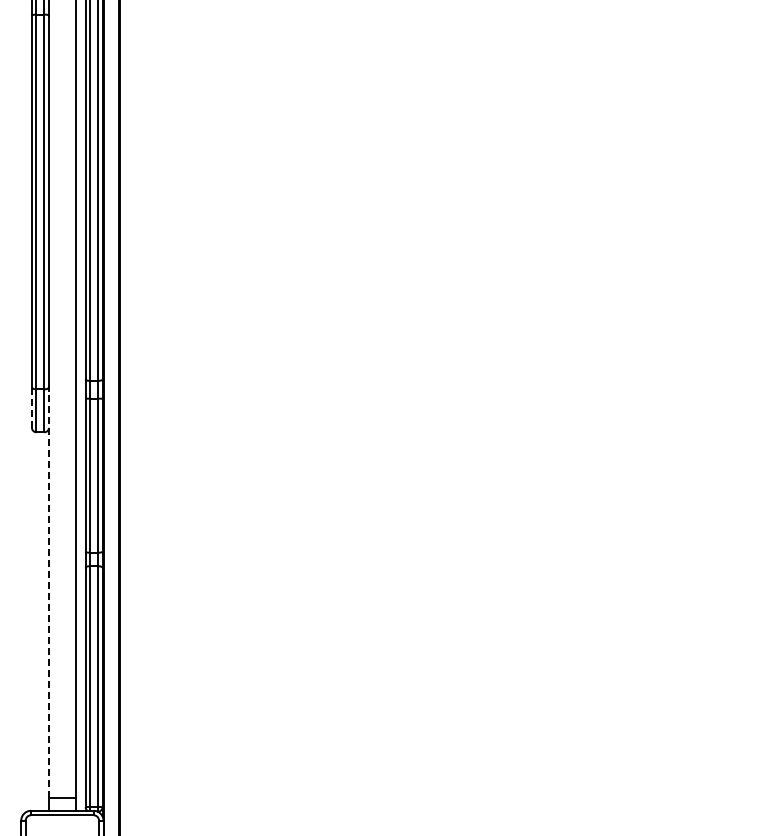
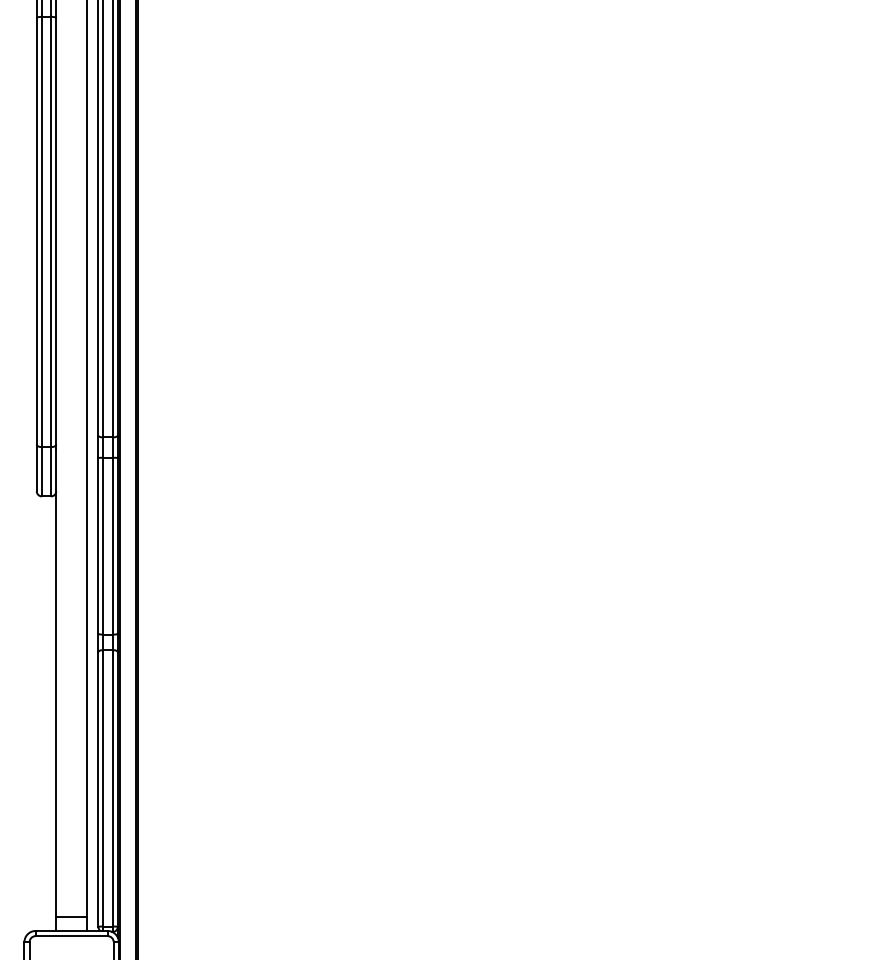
line: (31, 407) -> (36, 467), dashed -> solid
line: (48, 594) -> (55, 682), dashed -> solid

